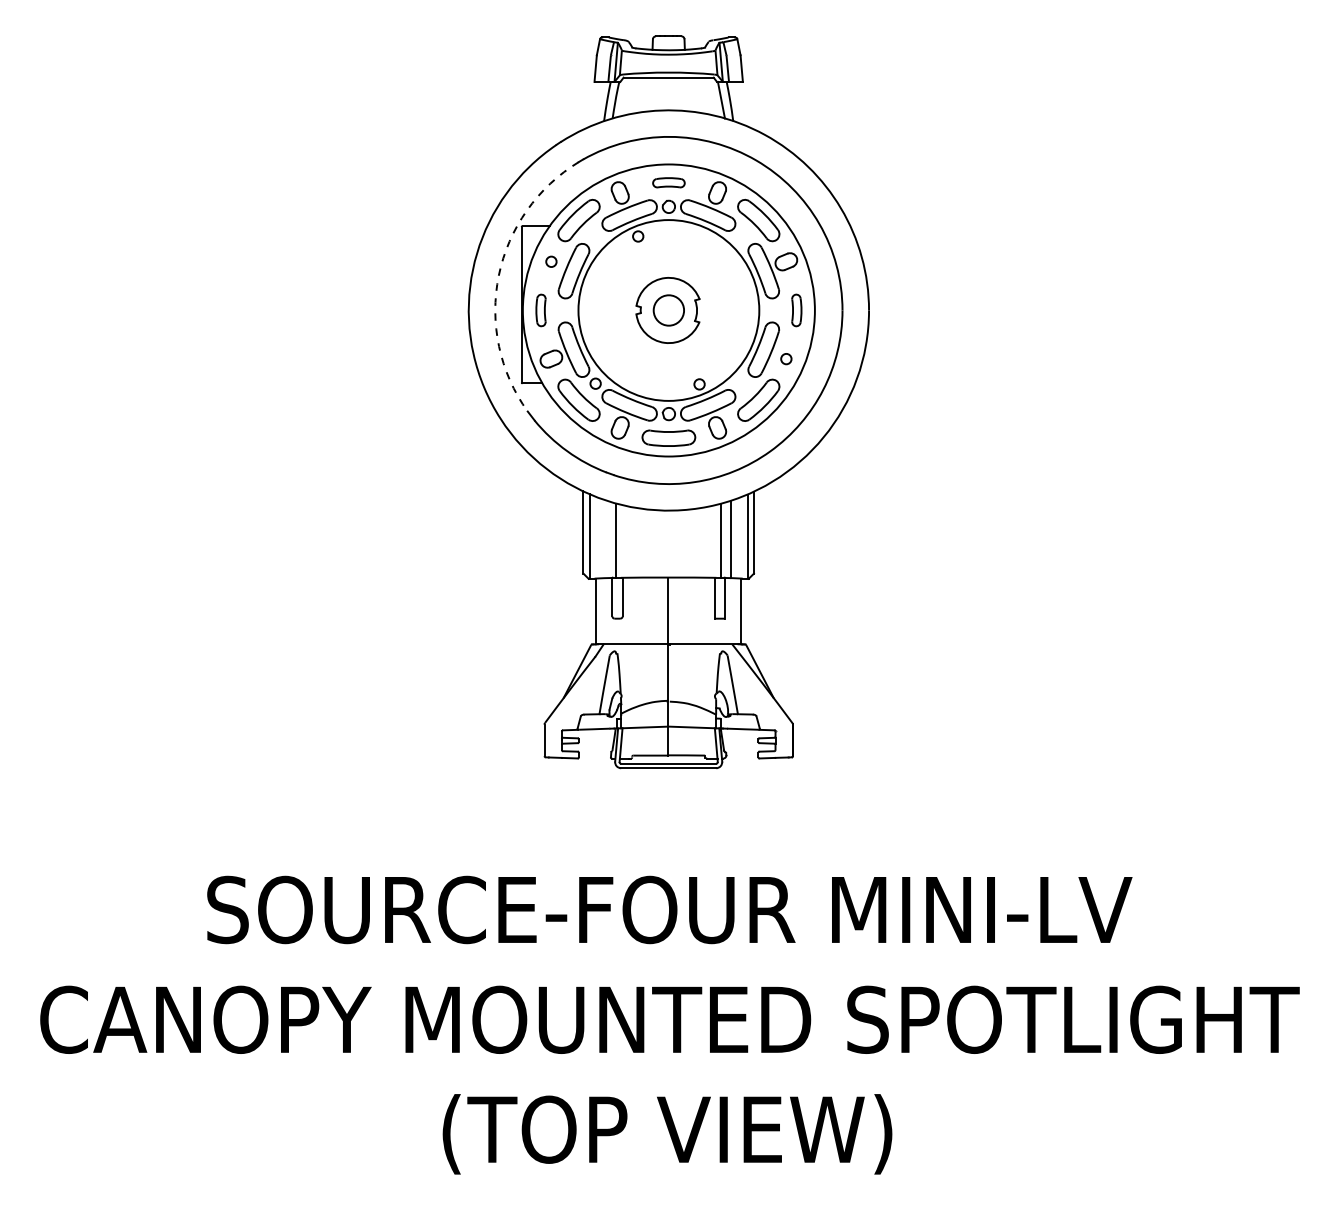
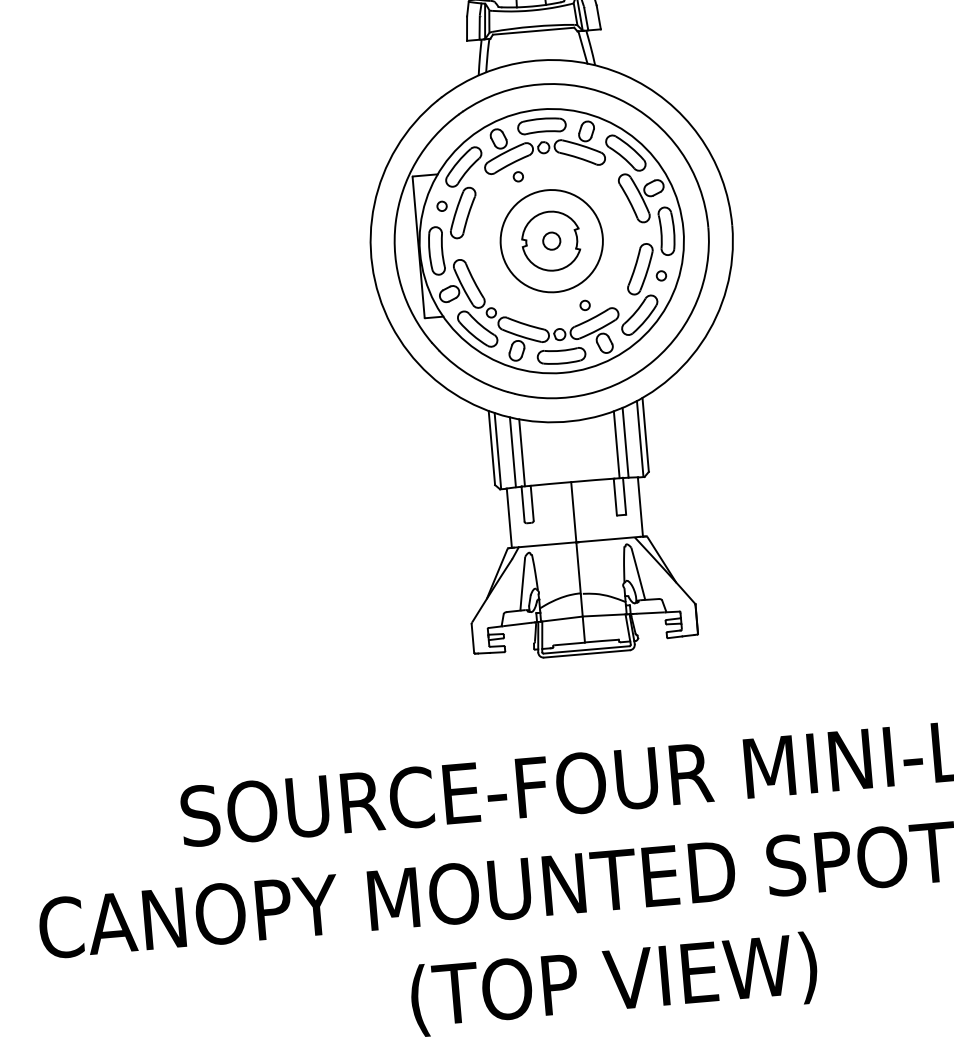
part: (668, 182) -> (541, 125), size x1.67
arc: (498, 275) -> (395, 222), dashed -> solid
part: (540, 310) -> (435, 251), size x1.67
circle: (668, 310) -> (551, 241), size x0.62
circle: (668, 310) -> (551, 241), size x0.62
part: (796, 310) -> (666, 231), size x1.67
line: (606, 538) -> (513, 451), added

